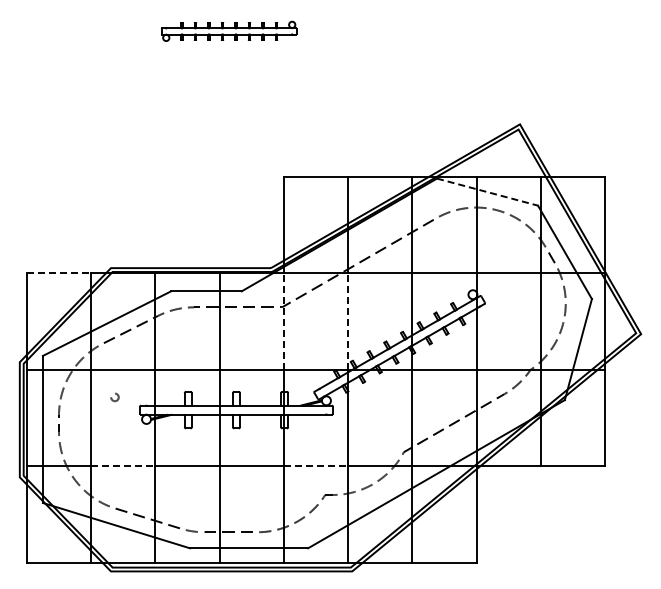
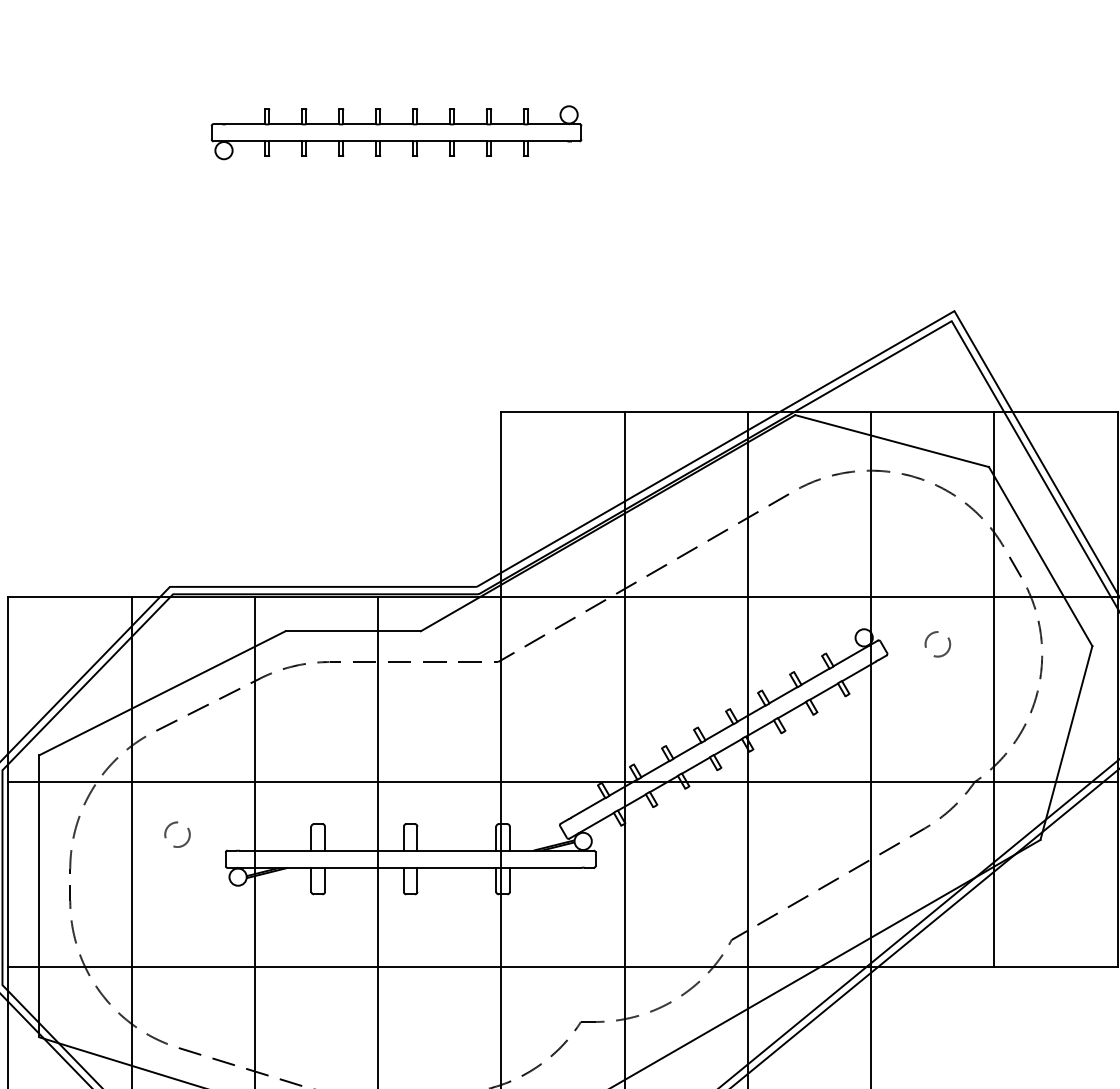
part: (229, 31) -> (397, 133), size x1.43
line: (487, 192) -> (892, 441), dashed -> solid
line: (59, 273) -> (71, 597), dashed -> solid
circle: (511, 297) -> (938, 643), added
line: (283, 321) -> (500, 689), dashed -> solid
line: (348, 321) -> (625, 689), dashed -> solid
circle: (114, 397) -> (176, 835), size x1.67
line: (123, 466) -> (193, 967), dashed -> solid
line: (316, 466) -> (564, 967), dashed -> solid

